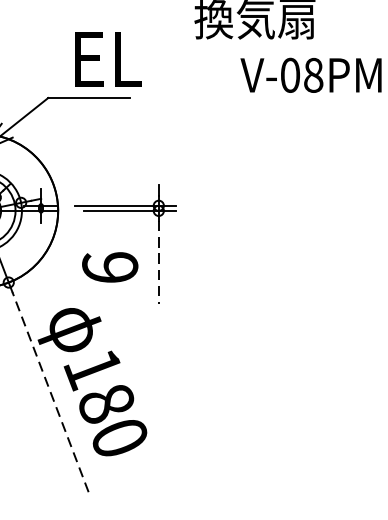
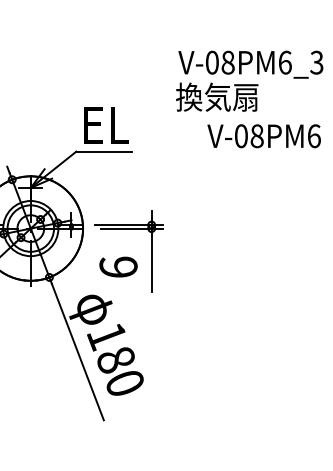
text: (108, 59) -> (106, 125), moved
line: (158, 263) -> (151, 264), dashed -> solid
line: (49, 392) -> (77, 352), dashed -> solid

